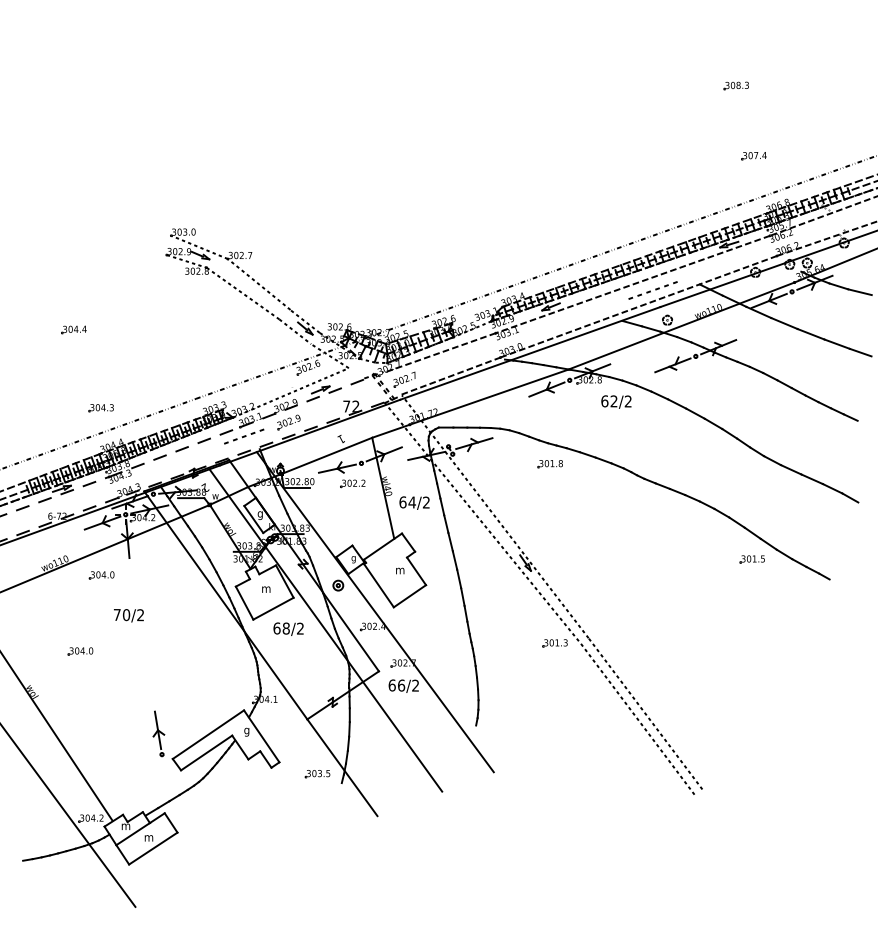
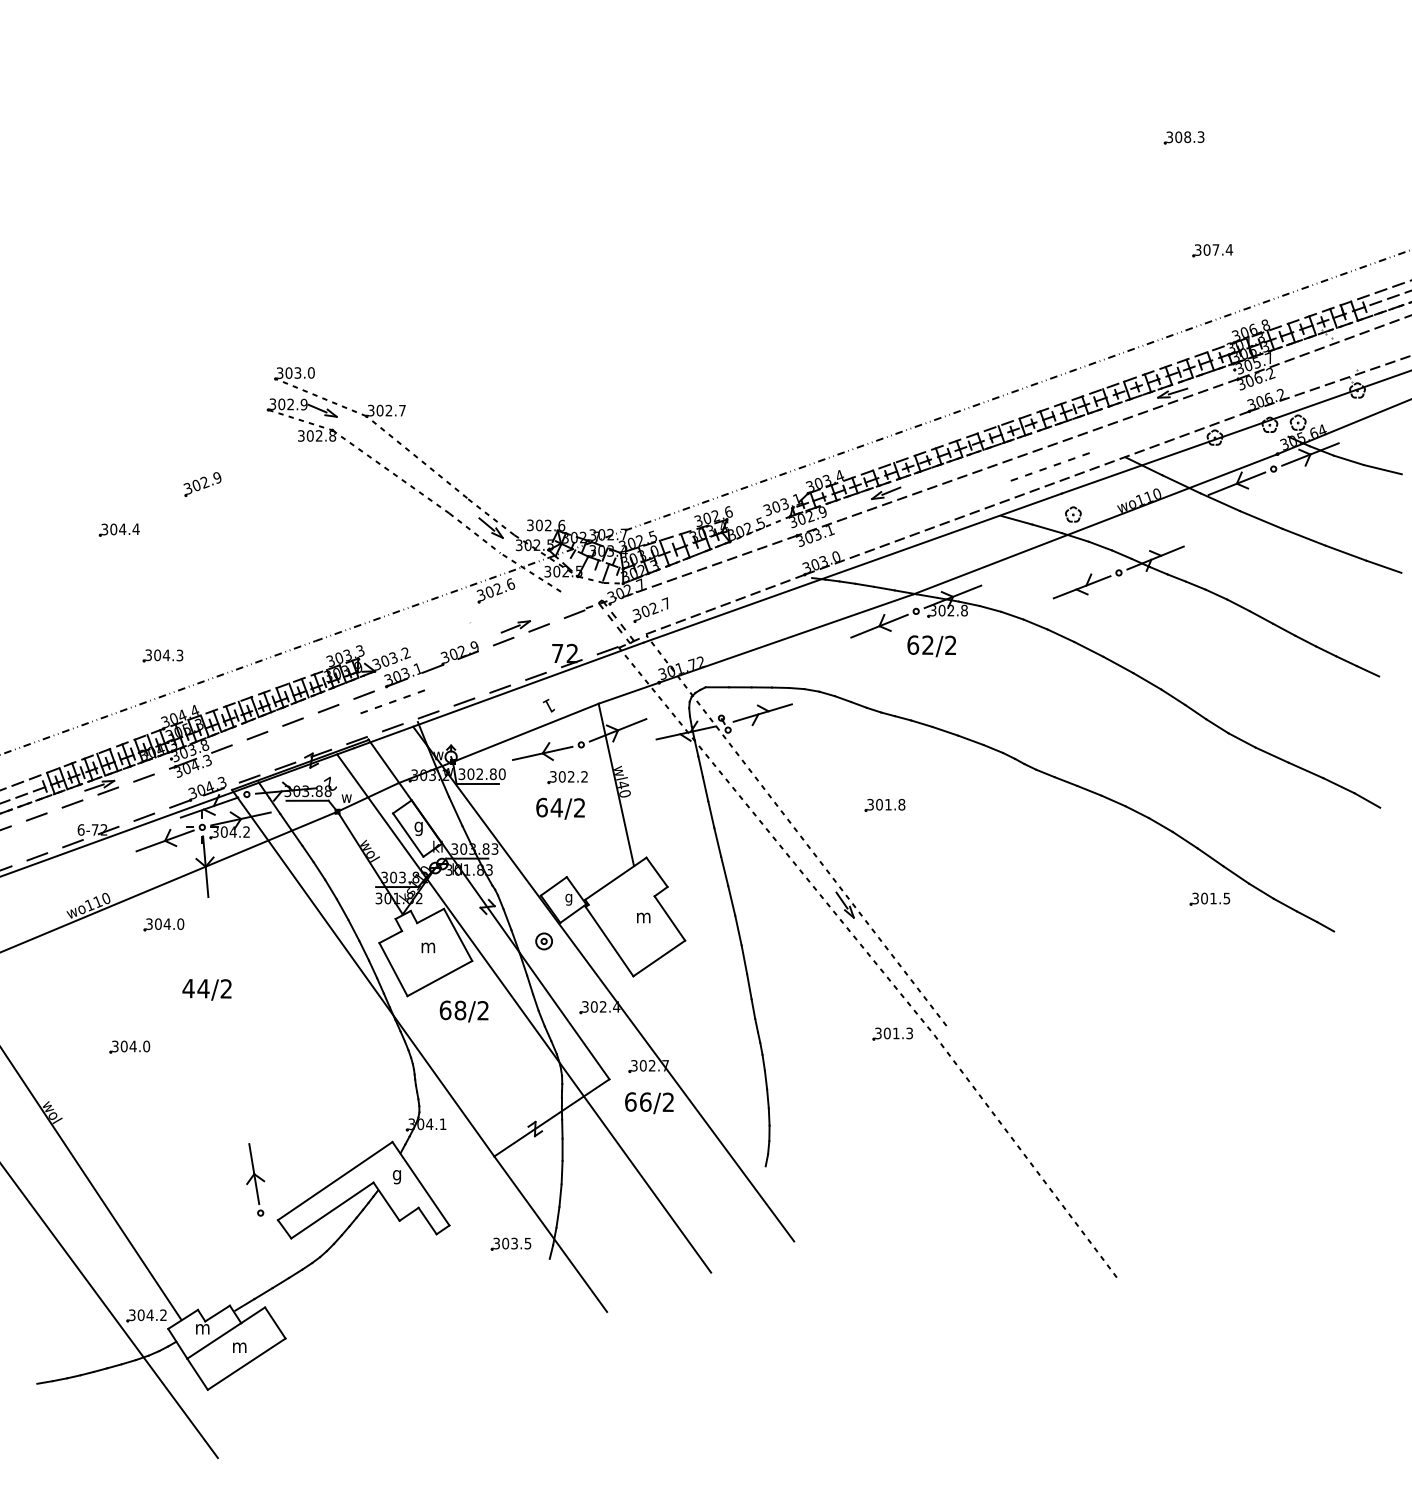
line: (290, 392) -> (467, 630), removed
text: (616, 401) -> (931, 645), moved
part: (288, 422) -> (201, 484), moved
part: (549, 464) -> (883, 806), moved
text: (414, 502) -> (560, 807), moved
text: (121, 615) -> (195, 989), 70/2 -> 44/2
line: (645, 713) -> (1038, 1147), removed

